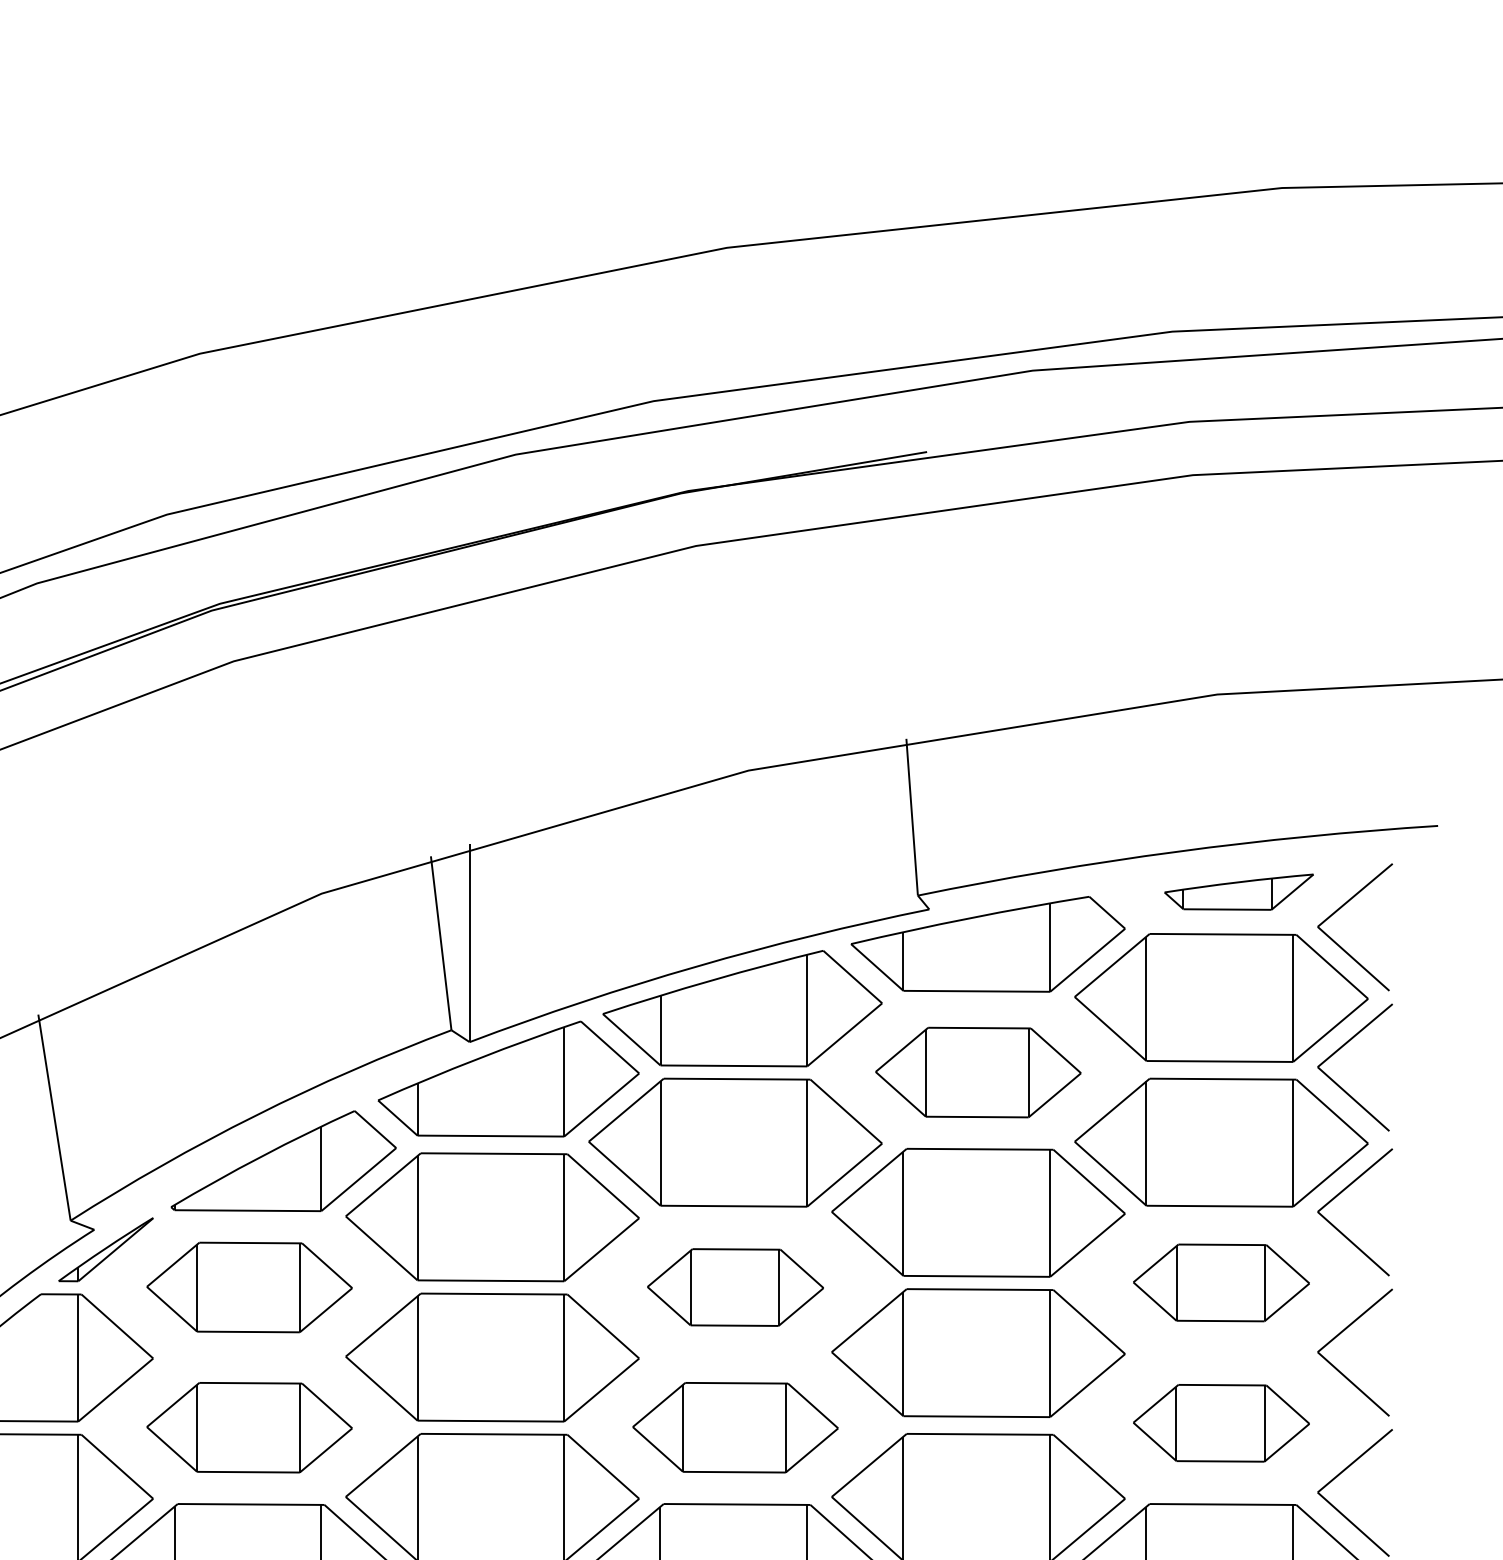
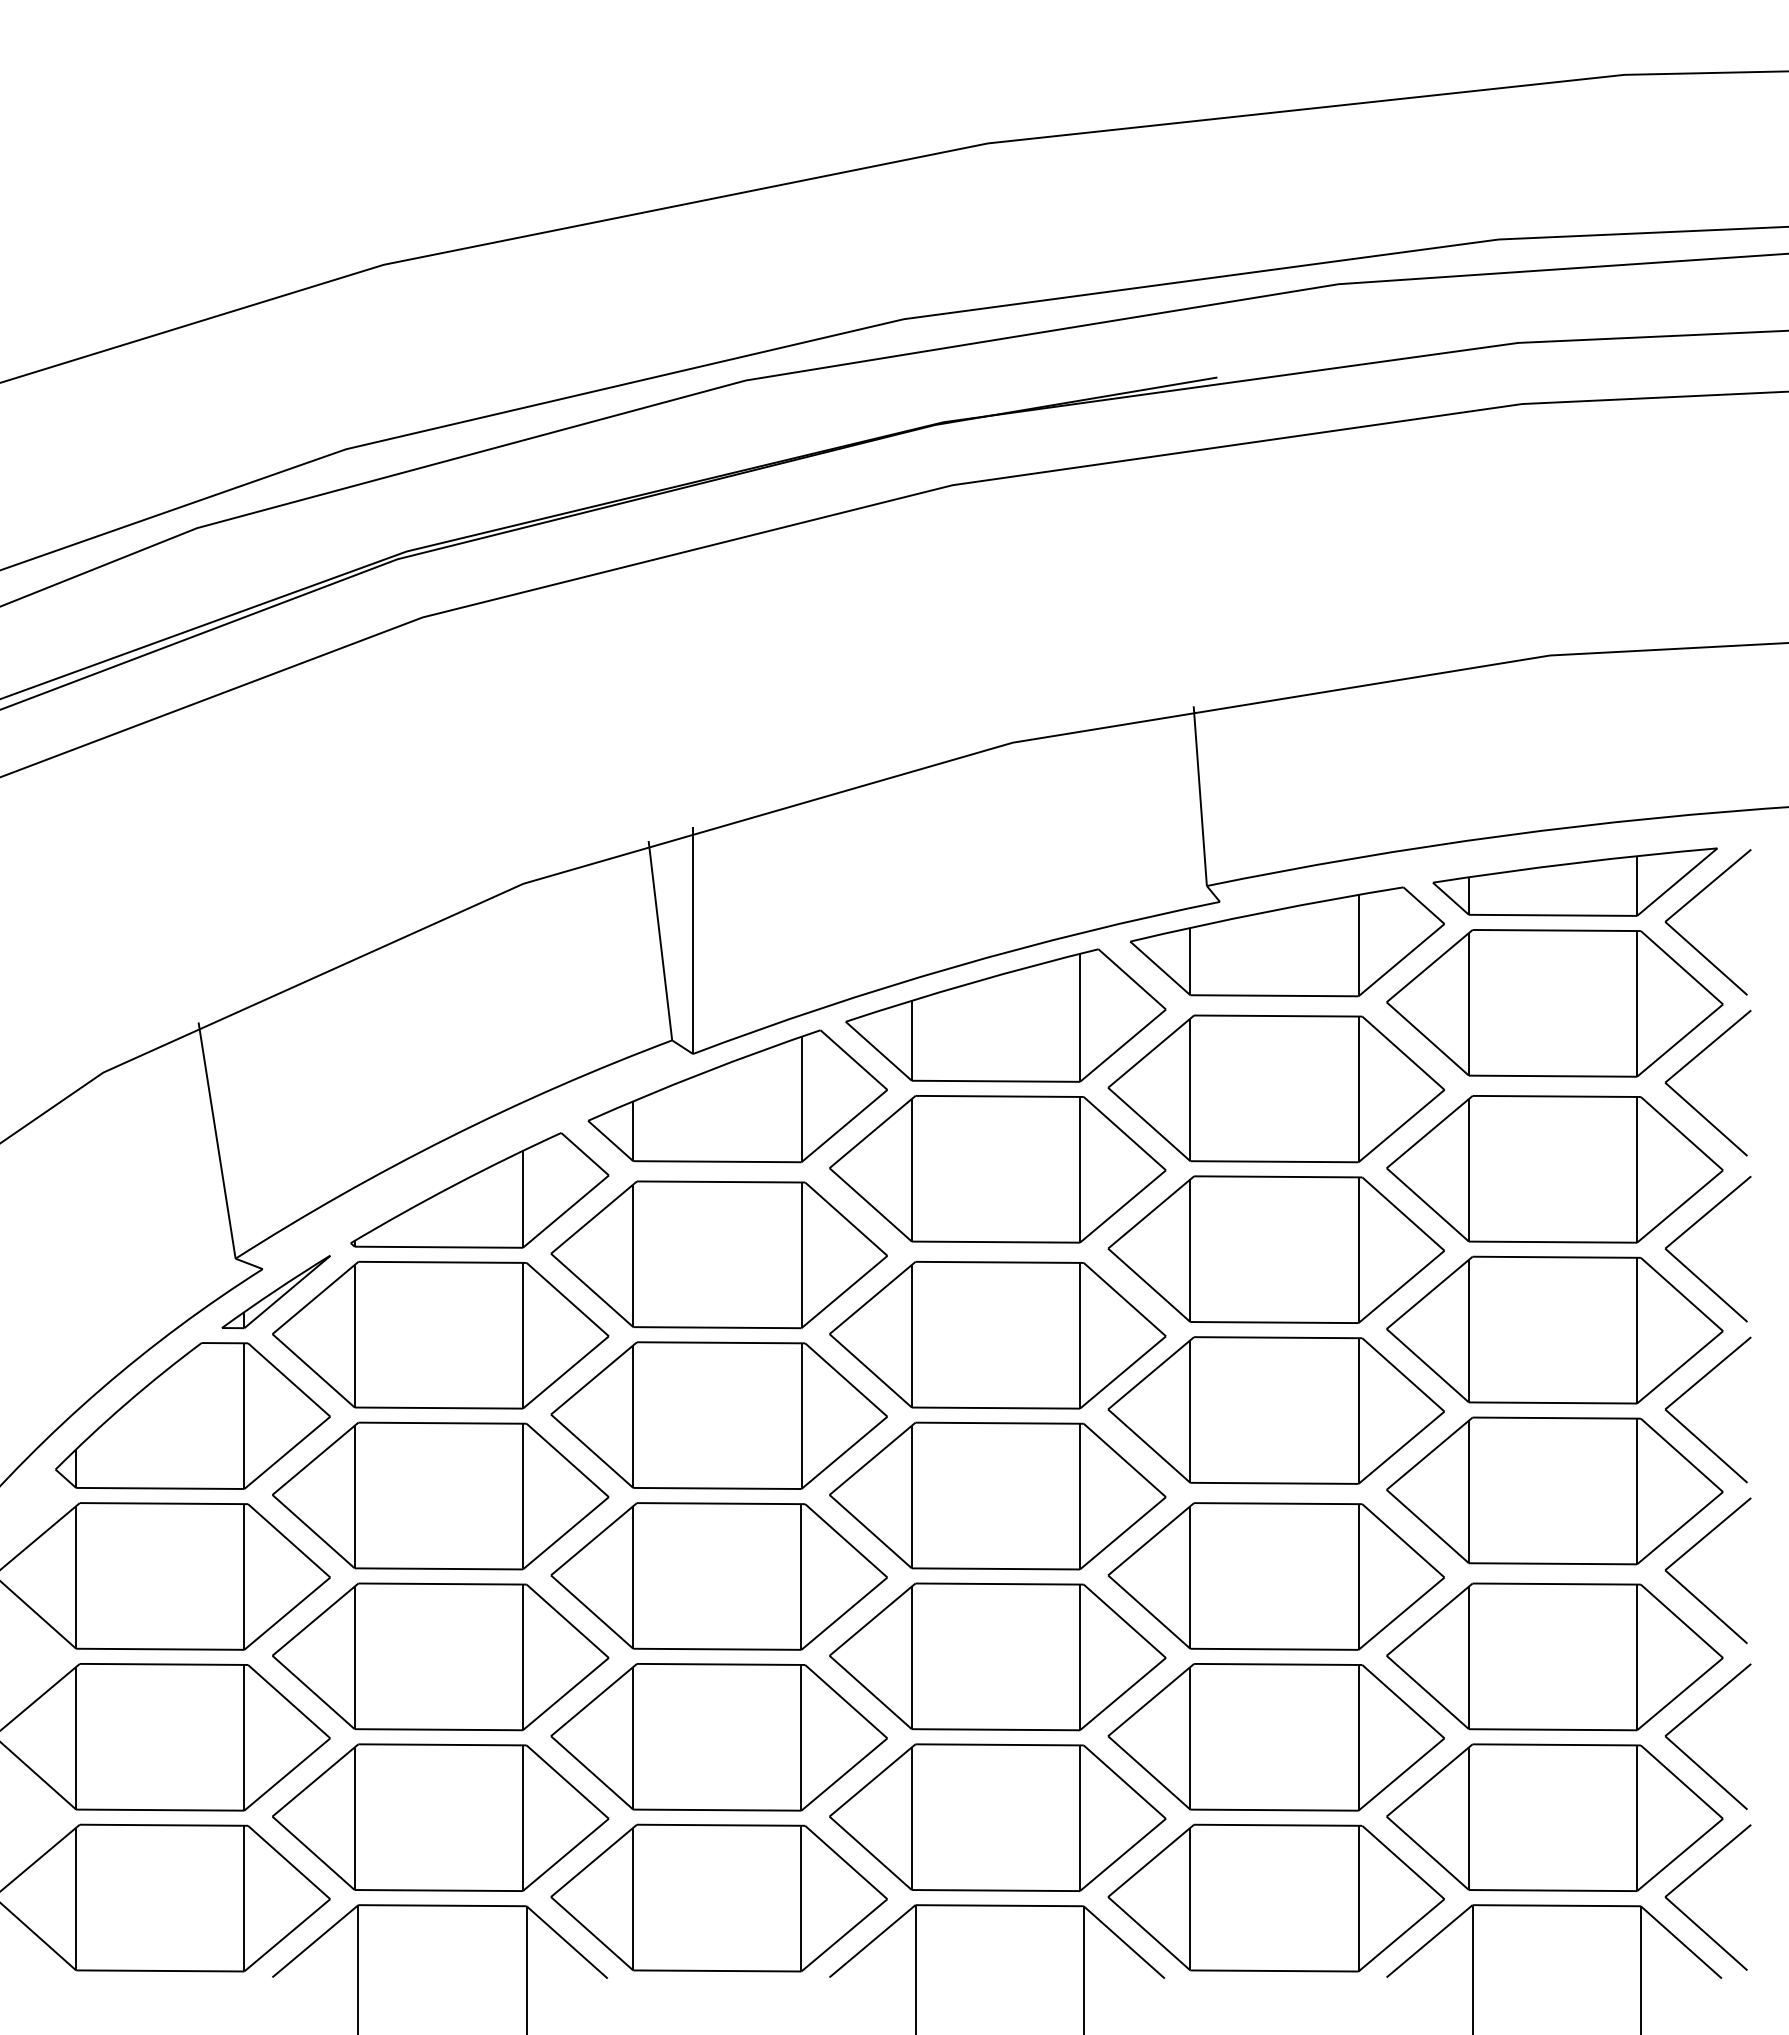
part: (1238, 891) -> (1574, 881), size x1.67
part: (977, 1072) -> (1275, 1088), size x1.43
part: (1221, 1282) -> (1554, 1329), size x1.67
part: (249, 1287) -> (440, 1335), size x1.43
part: (735, 1287) -> (997, 1335), size x1.67
part: (1221, 1422) -> (1554, 1490), size x1.67
part: (249, 1427) -> (440, 1495), size x1.43
part: (735, 1427) -> (997, 1495), size x1.43

